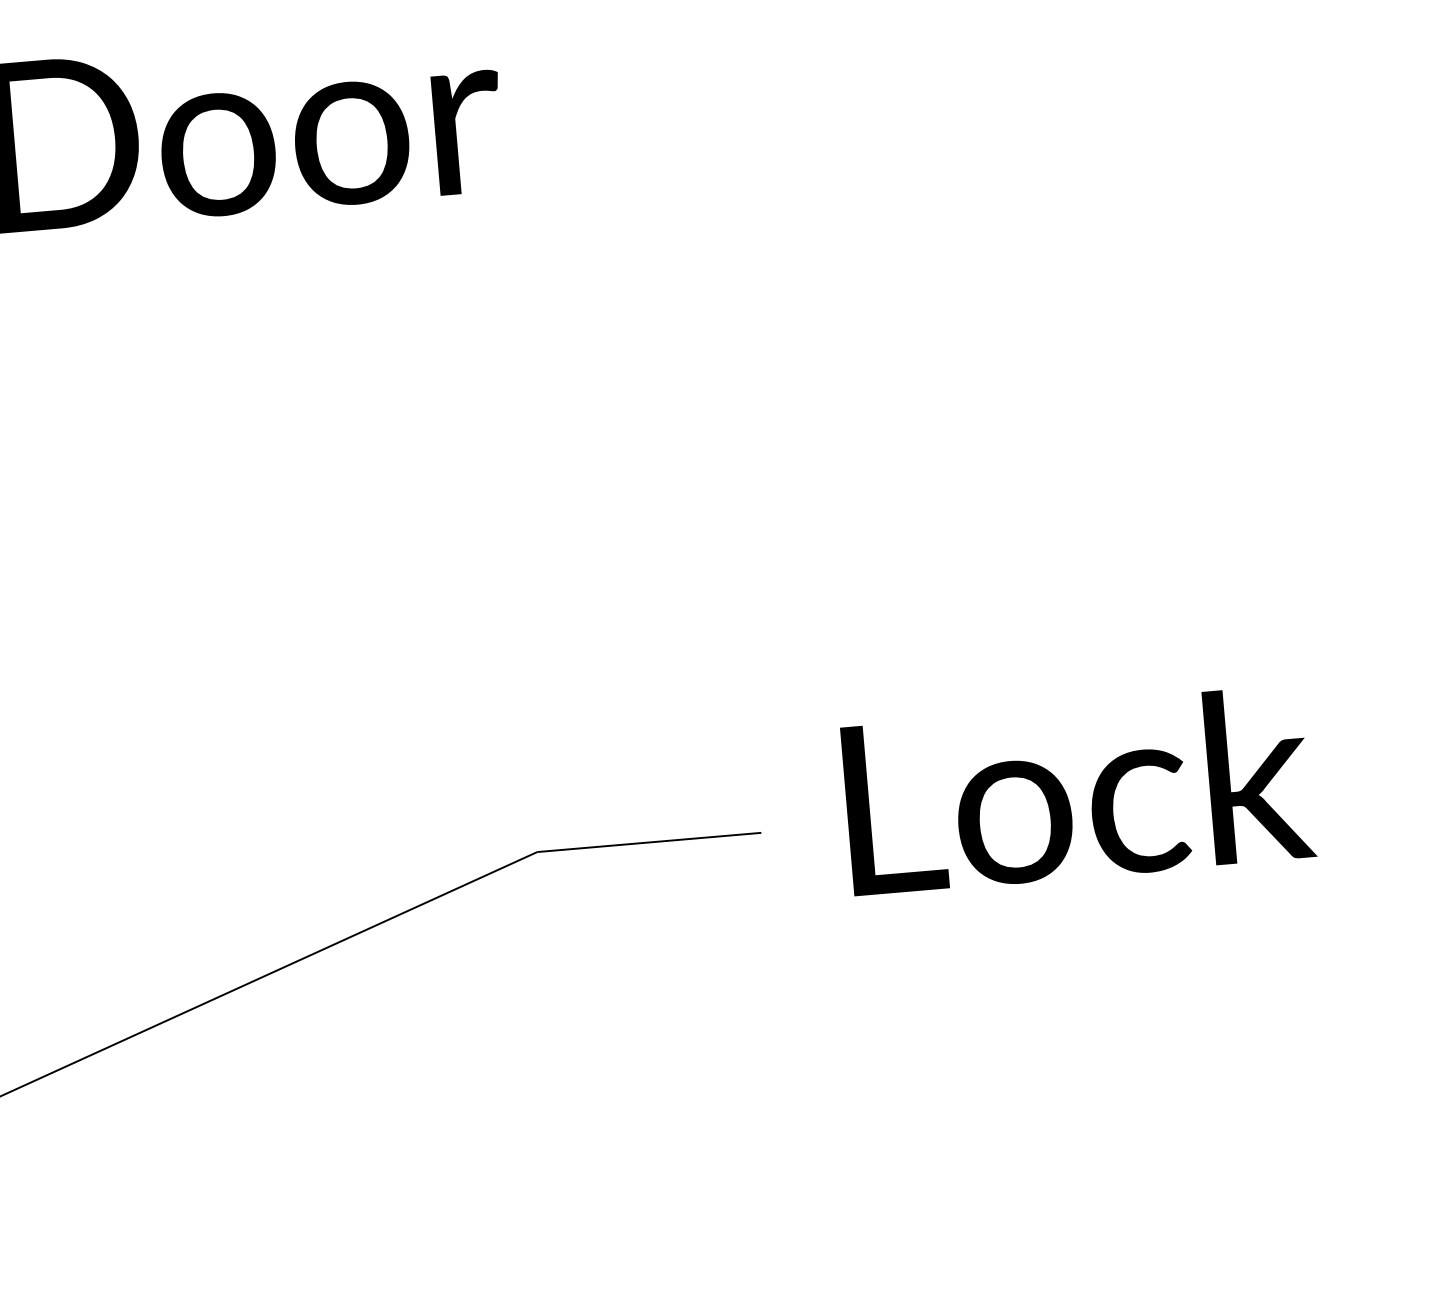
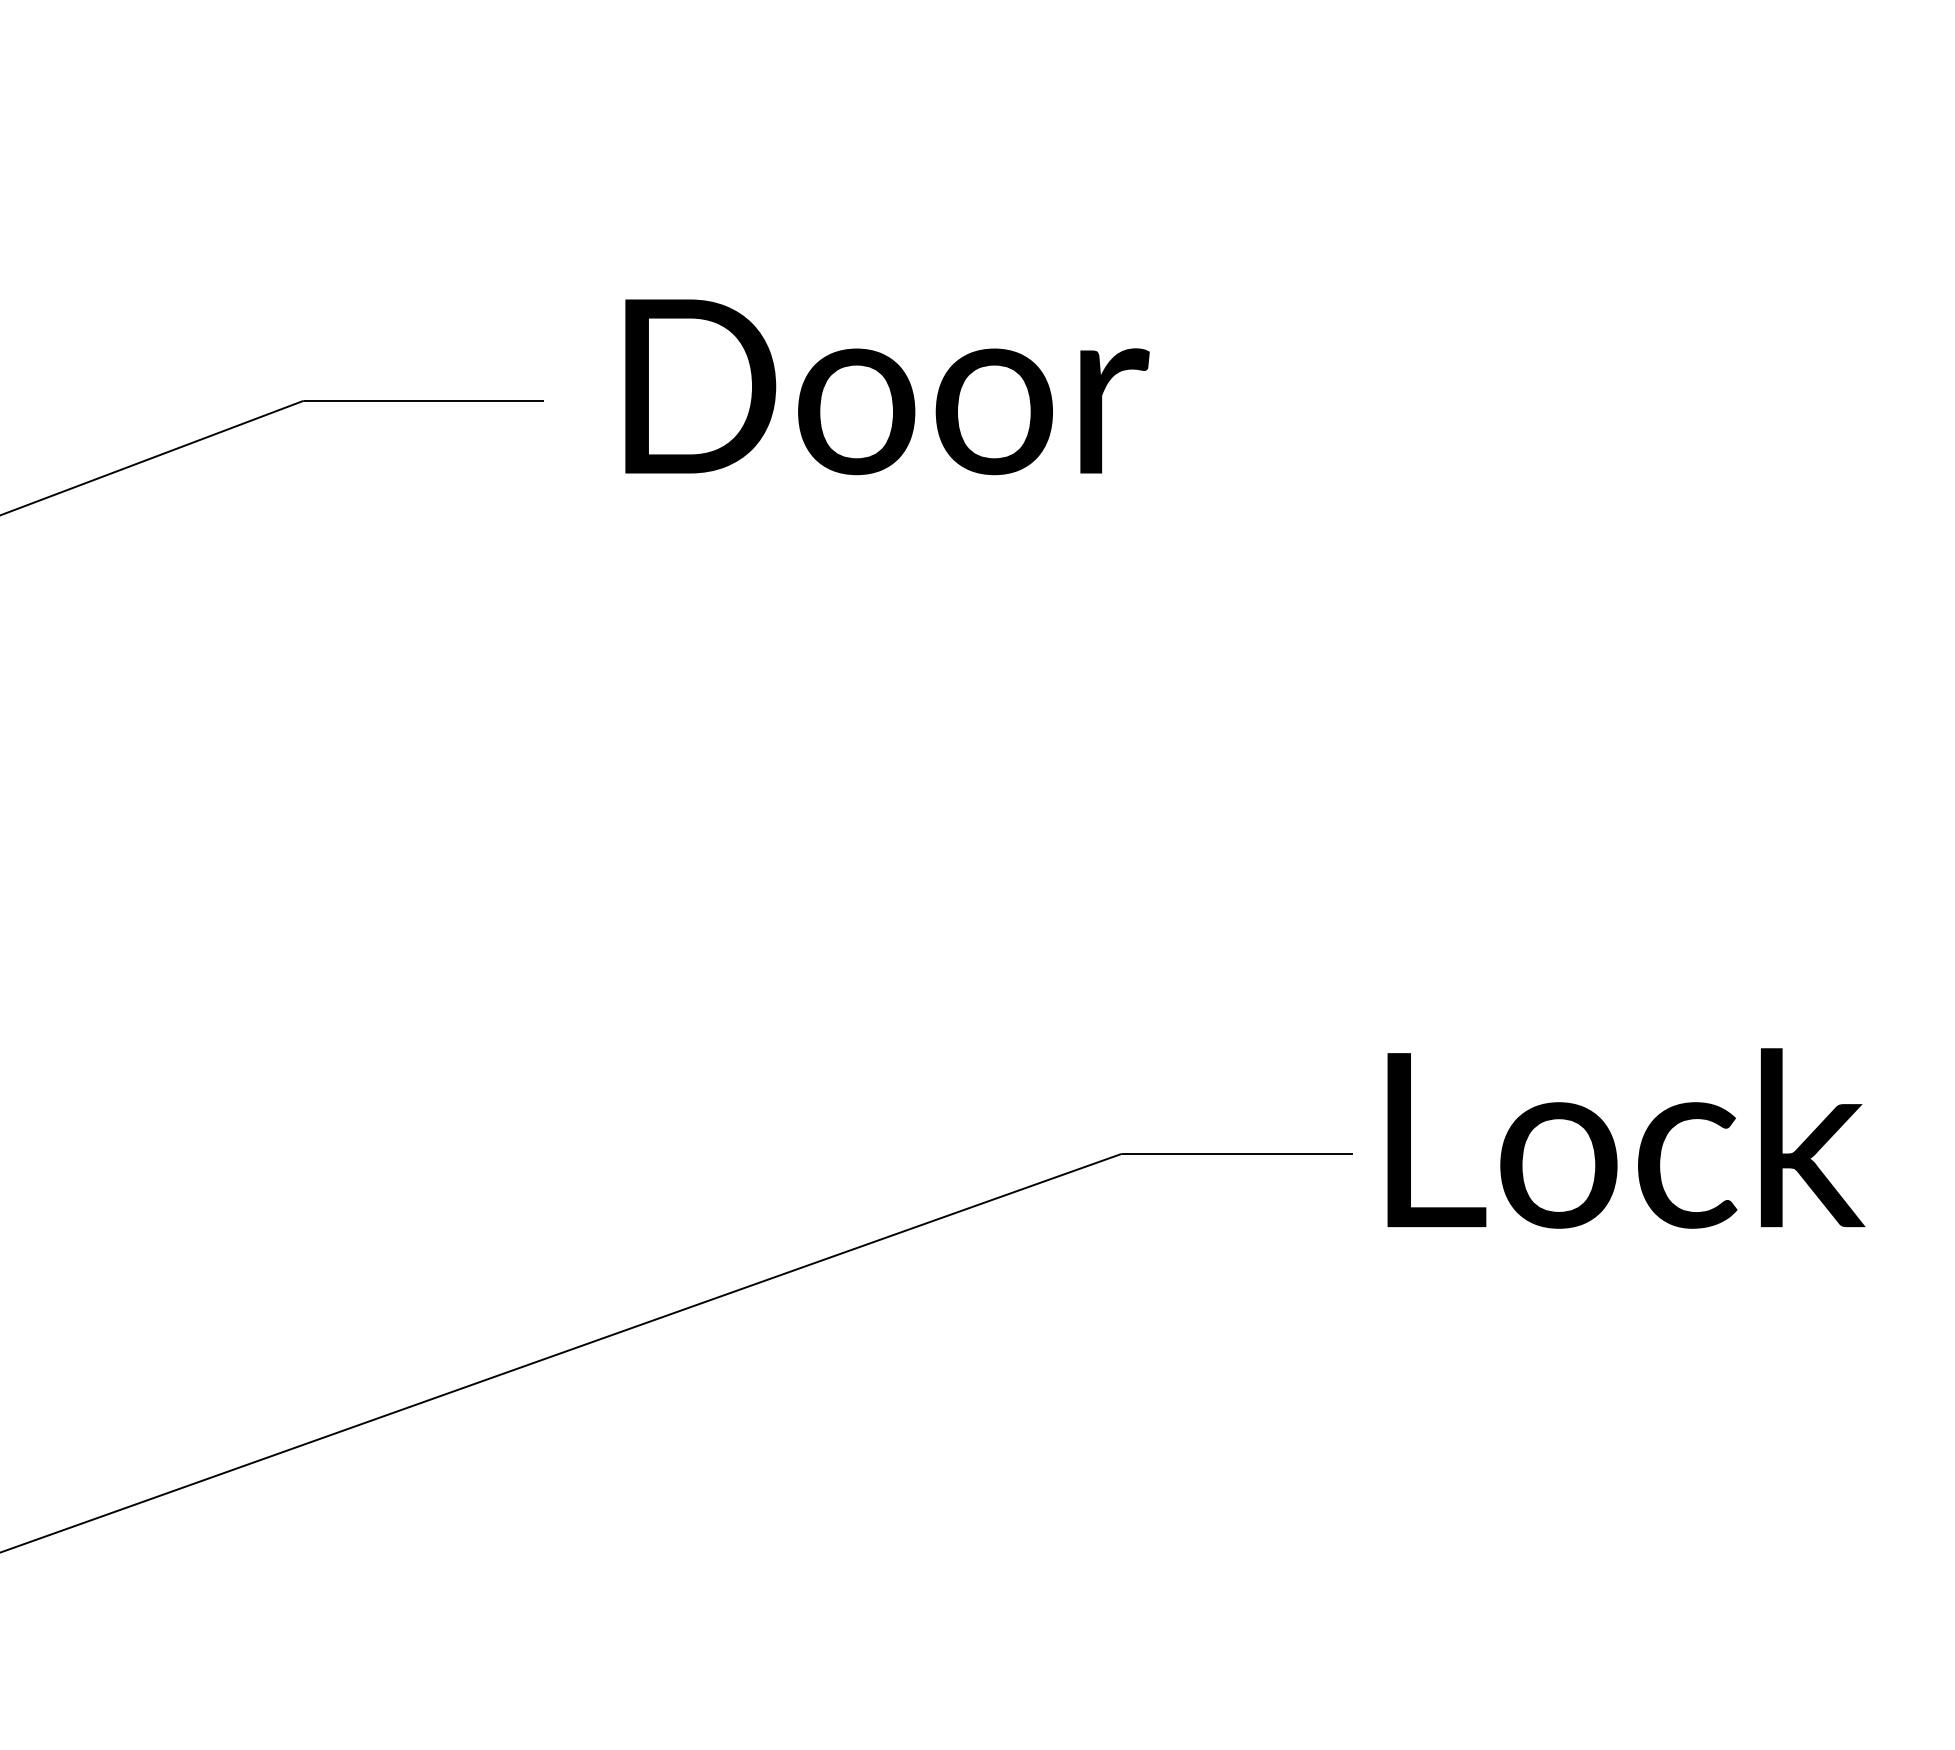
text: (1078, 790) -> (1626, 1138), moved

